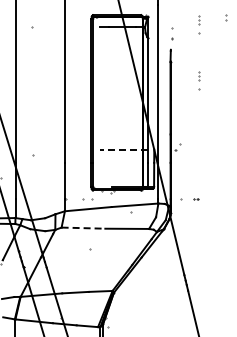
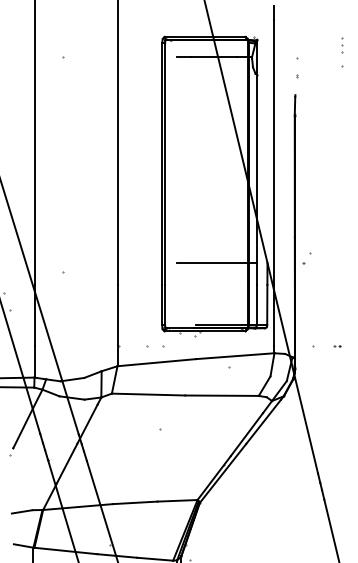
part: (199, 80) -> (343, 146), removed
line: (124, 149) -> (217, 262), dashed -> solid
line: (83, 228) -> (148, 395), dashed -> solid

